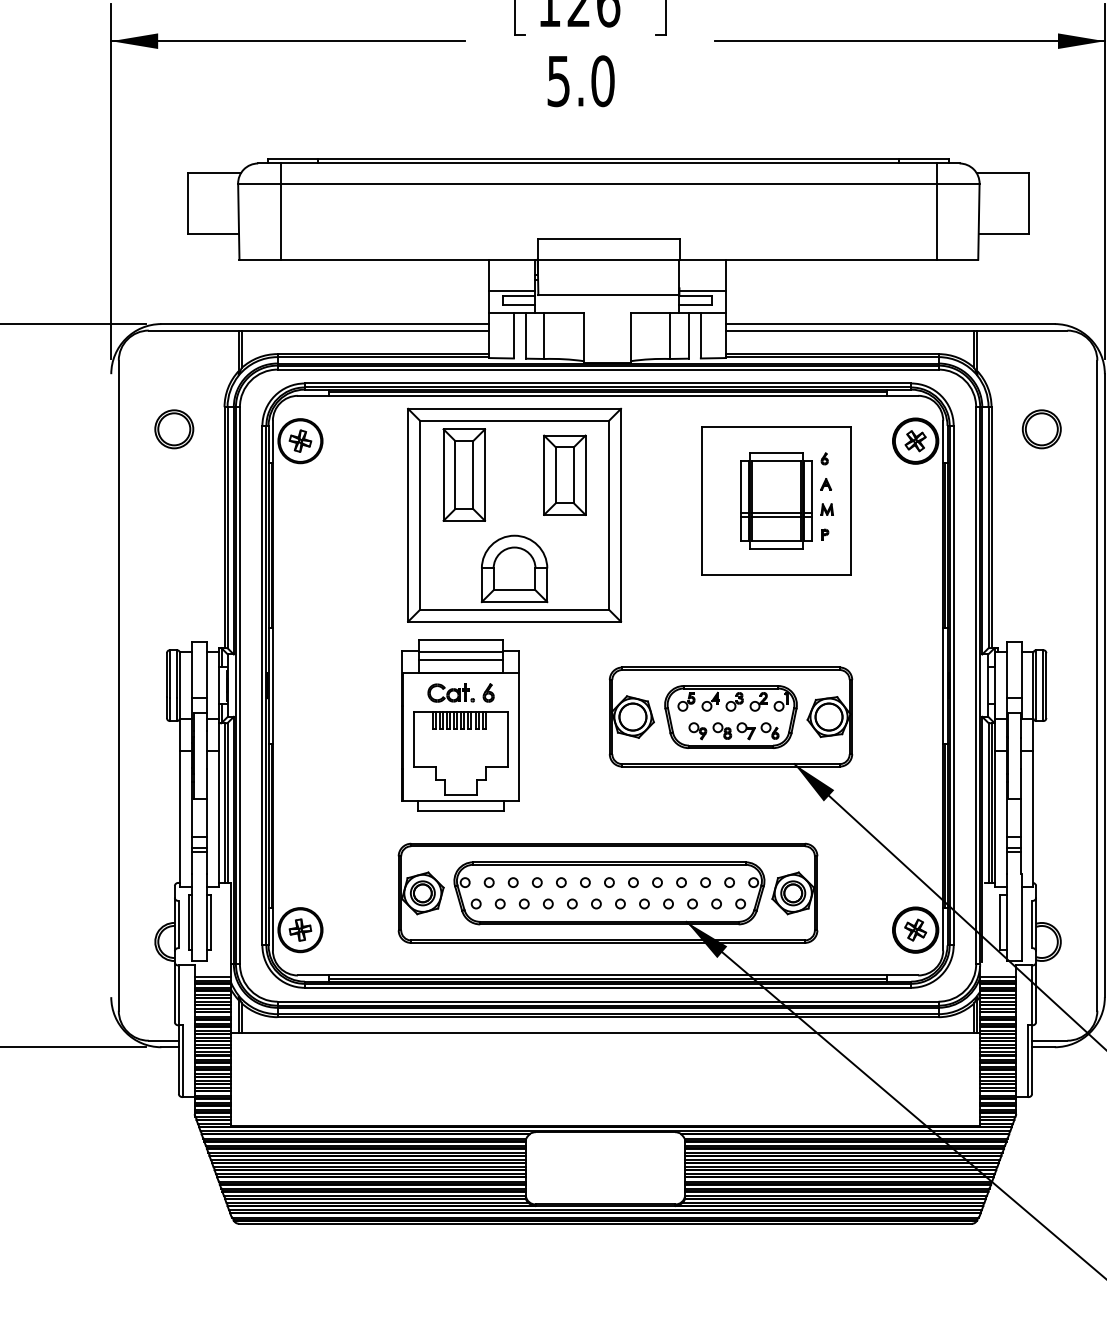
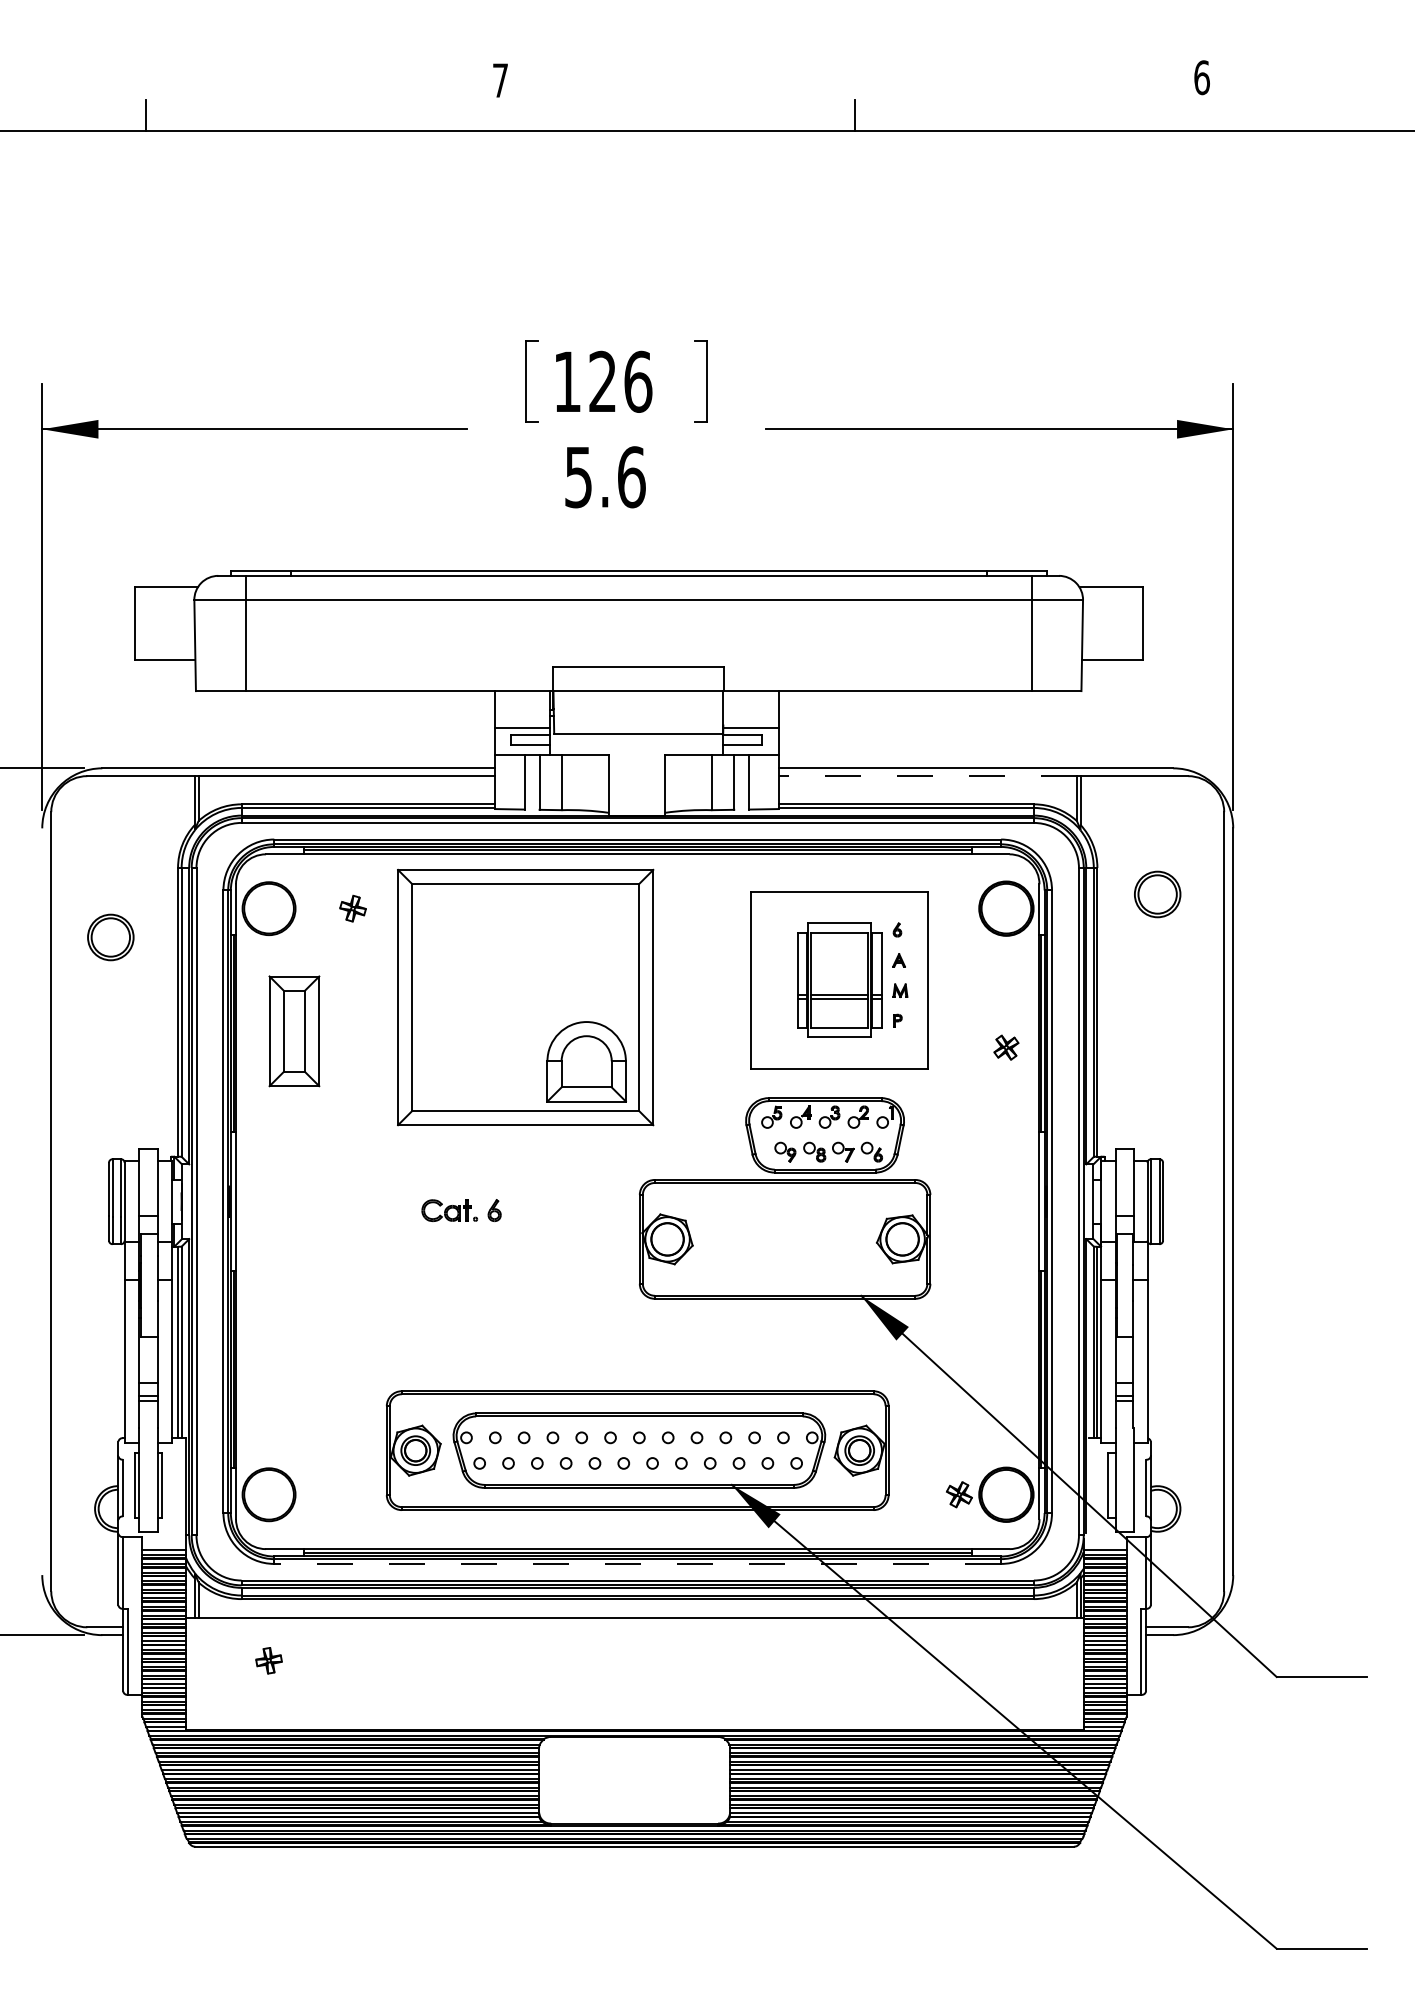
text: (602, 81) -> (631, 477), 5.0 -> 5.6
line: (849, 330) -> (927, 776), solid -> dashed
part: (174, 429) -> (110, 937), moved
part: (300, 441) -> (352, 908), moved
part: (915, 441) -> (1006, 1047), moved
part: (464, 475) -> (294, 1031), moved
part: (564, 475) -> (585, 949), removed
part: (514, 568) -> (586, 1061), moved
part: (730, 717) -> (824, 1135), moved
part: (460, 725) -> (460, 1249), removed
part: (300, 929) -> (268, 1660), moved
part: (915, 929) -> (959, 1494), moved
line: (607, 987) -> (637, 1563), solid -> dashed

